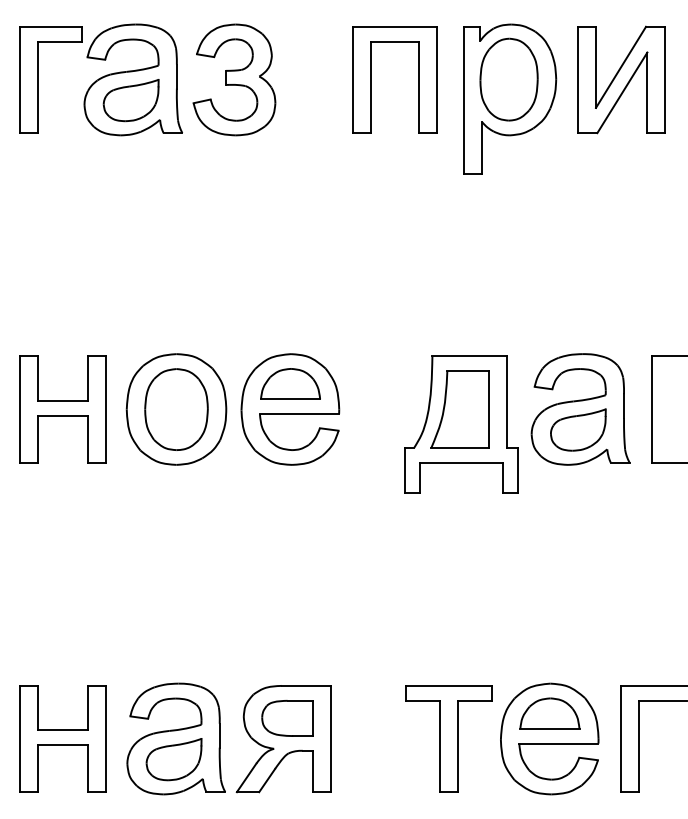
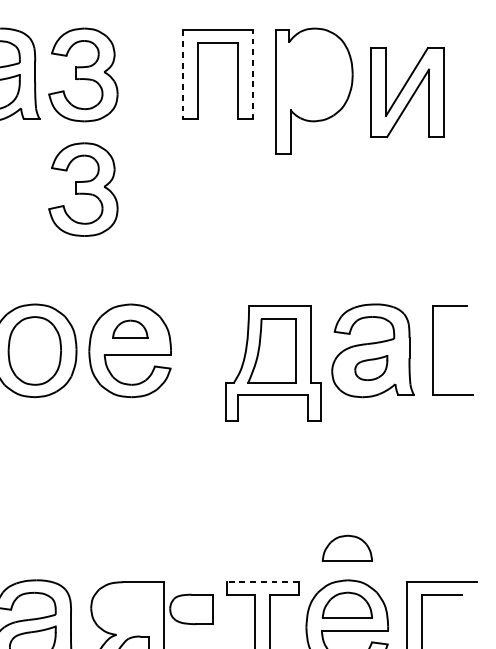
line: (437, 79) -> (253, 74), solid -> dashed
part: (508, 79) -> (312, 74), removed
part: (621, 79) -> (407, 92), moved
line: (353, 80) -> (183, 75), solid -> dashed
part: (234, 216) -> (83, 189), added
part: (290, 383) -> (130, 329), size x0.7
part: (578, 429) -> (371, 367), size x0.7
part: (549, 645) -> (347, 548), added
line: (448, 685) -> (262, 581), solid -> dashed
part: (287, 718) -> (191, 609), moved

